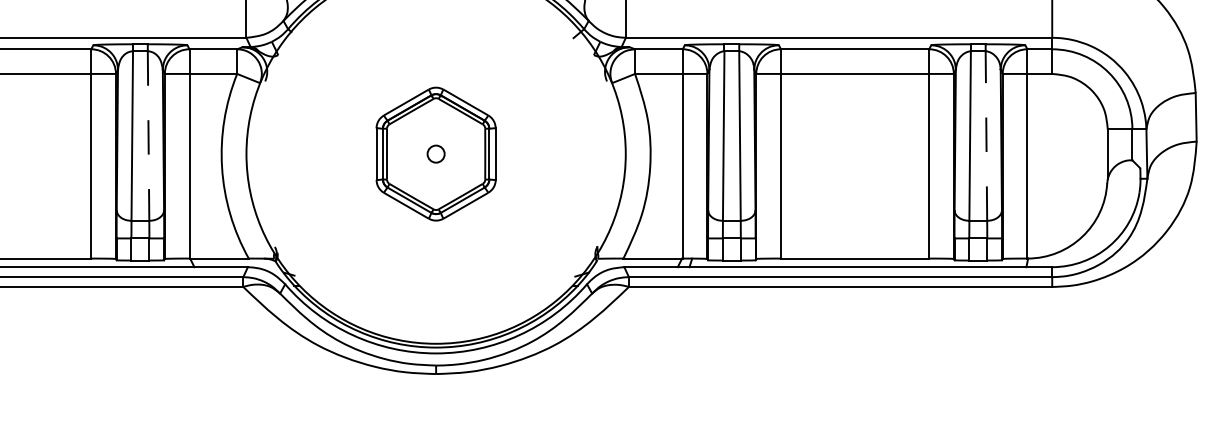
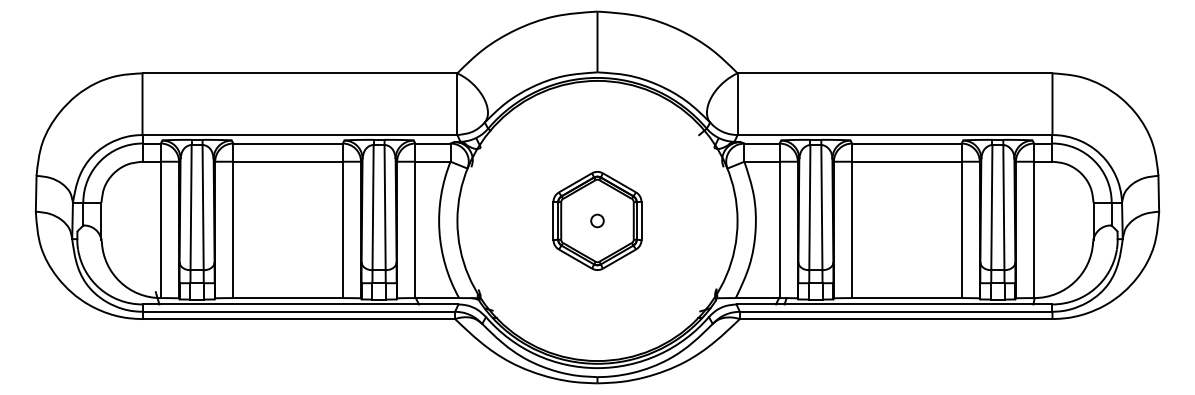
line: (149, 135) -> (385, 207), dashed -> solid
line: (985, 135) -> (1003, 207), dashed -> solid

